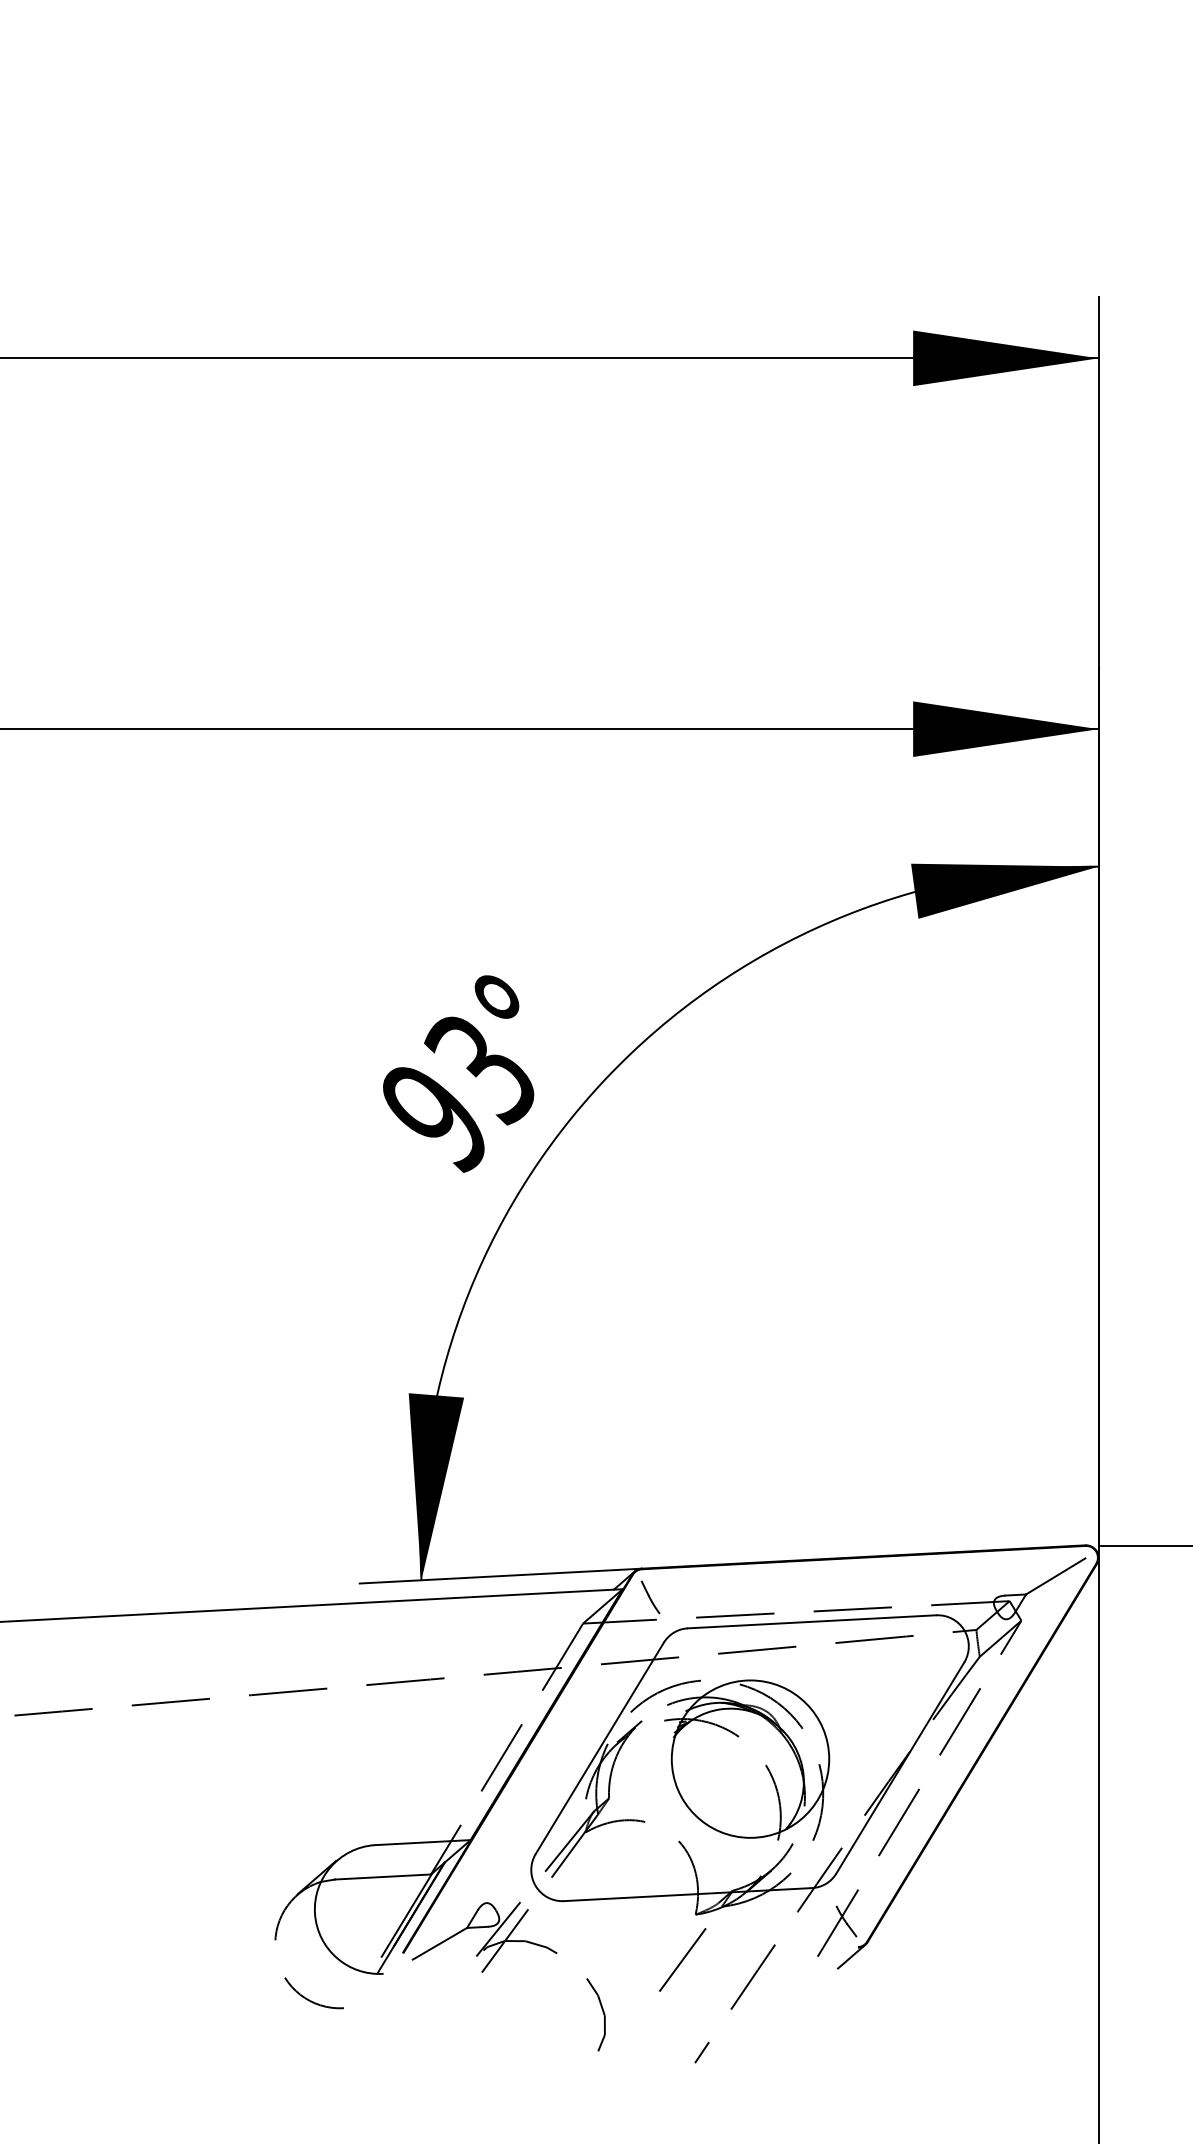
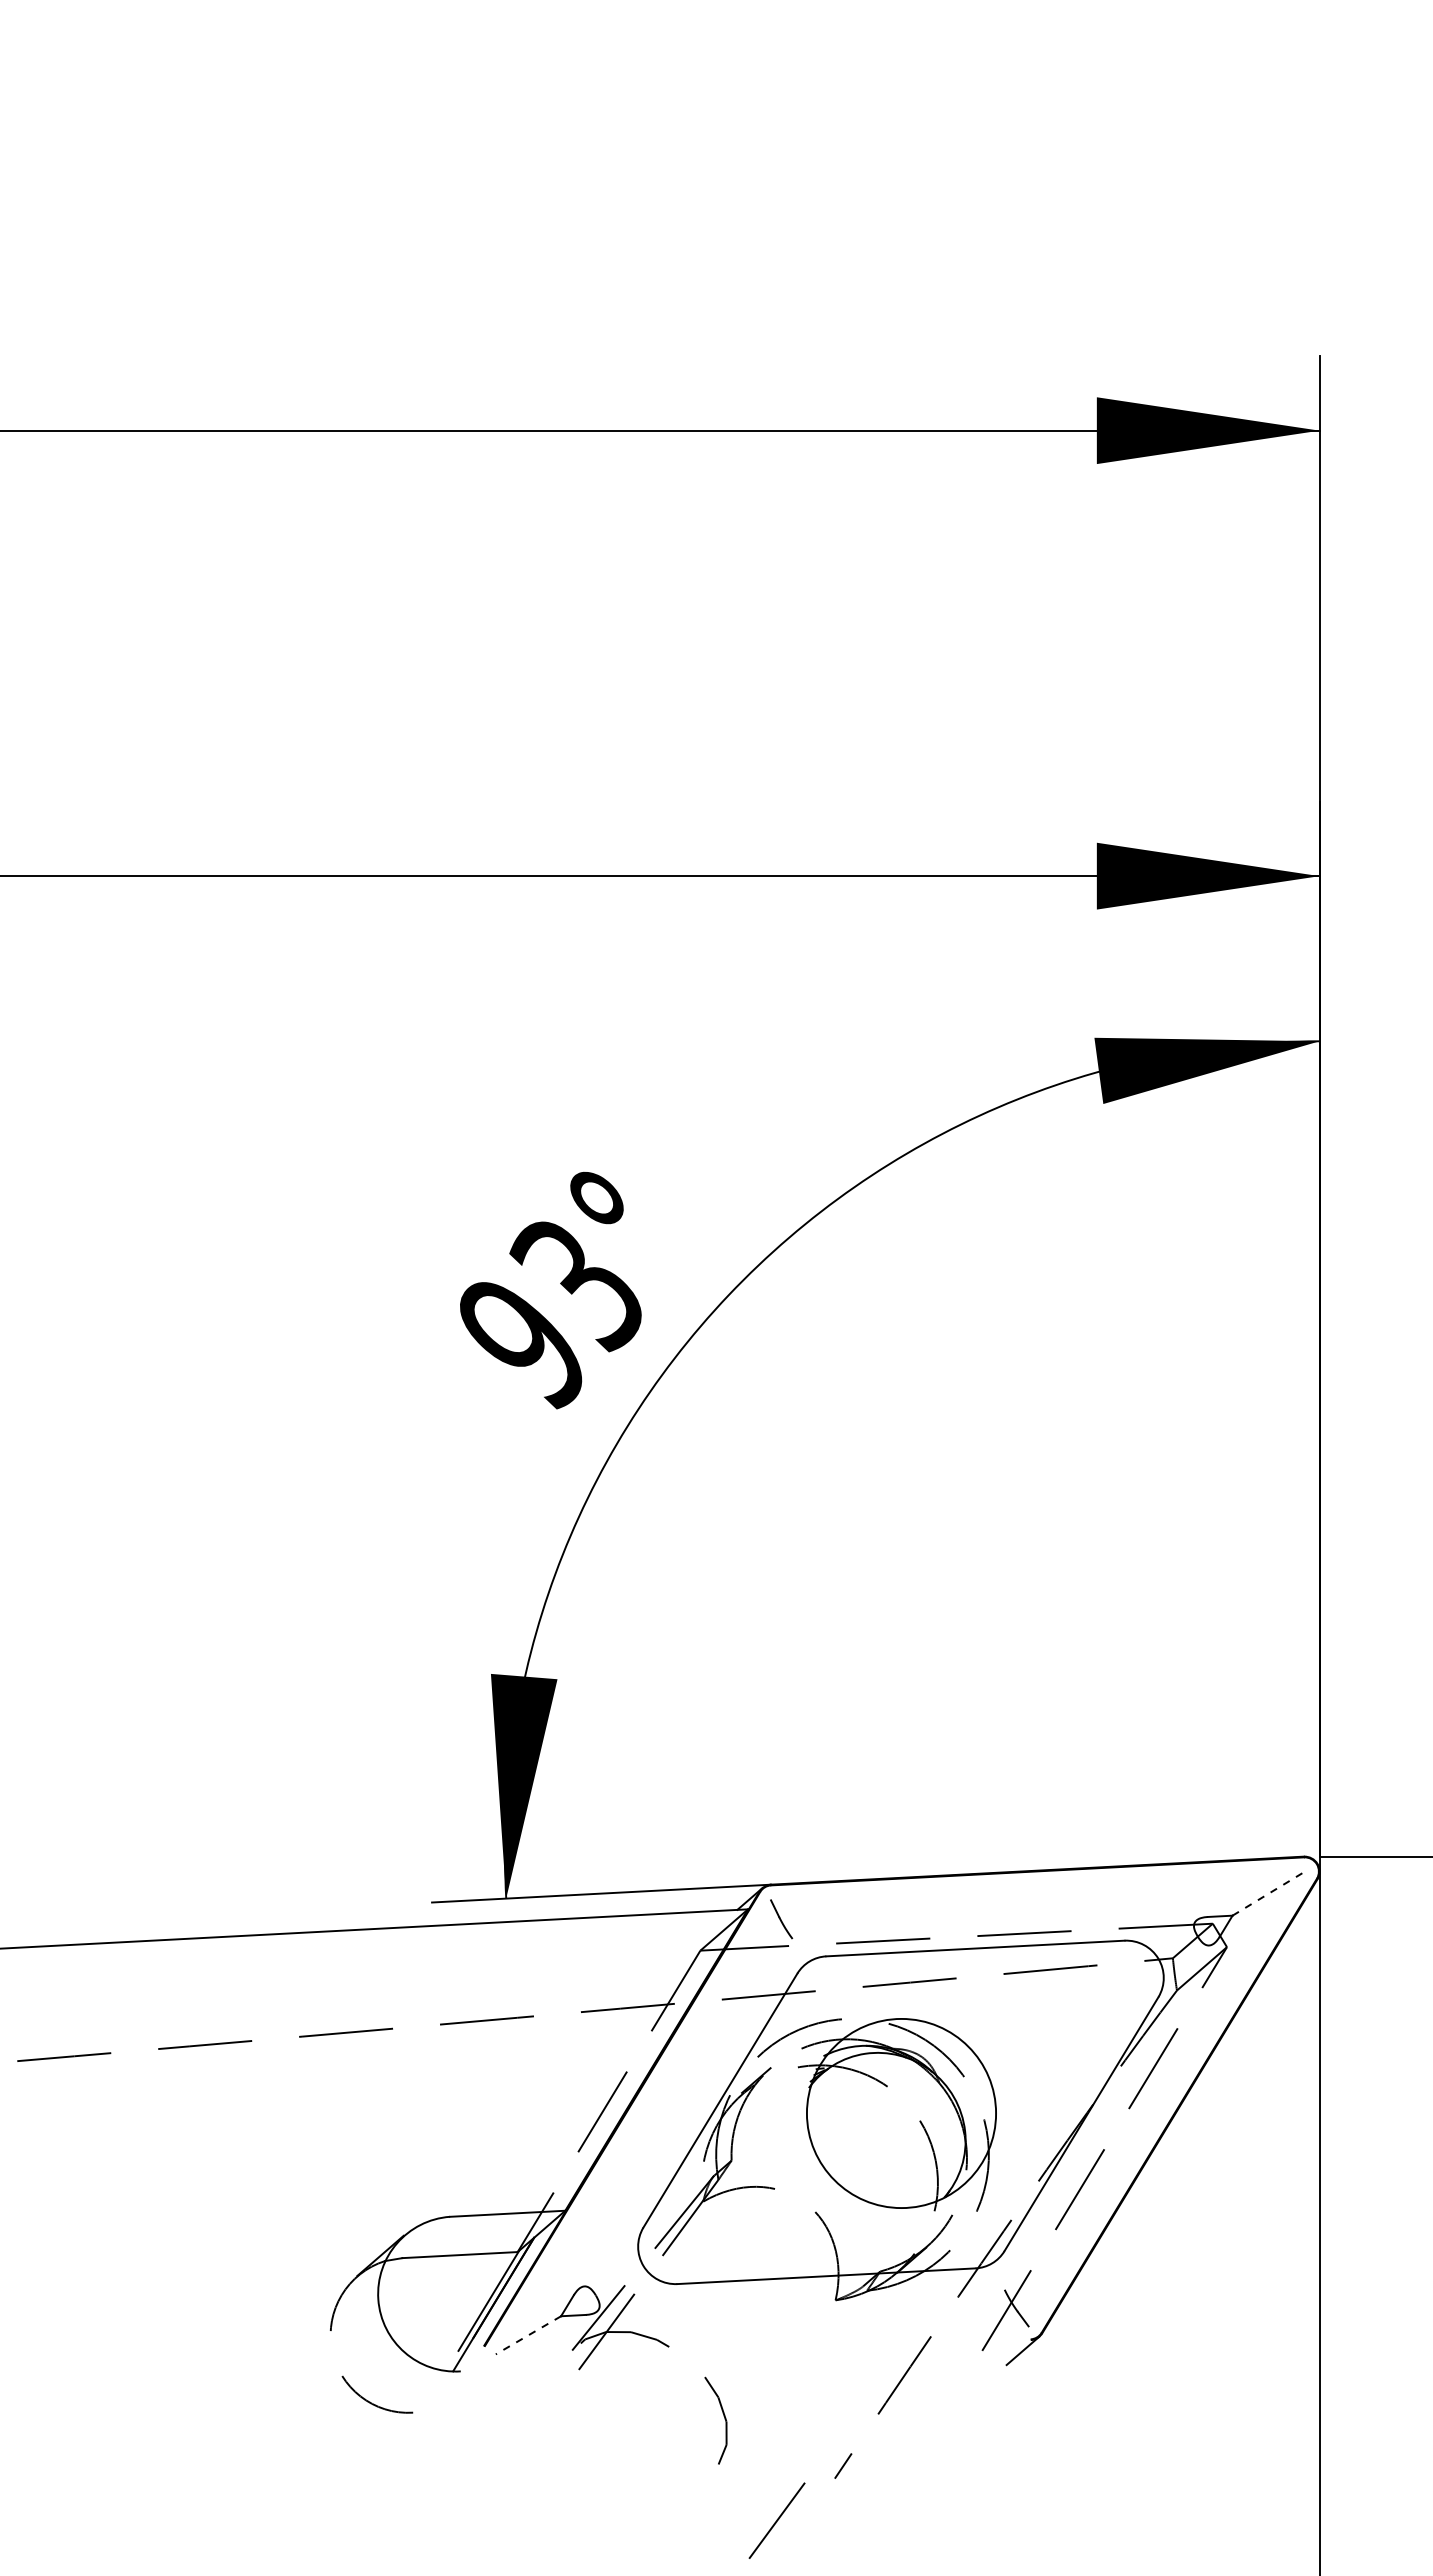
line: (1055, 1576) -> (1268, 1894), solid -> dashed
line: (440, 1943) -> (528, 2335), solid -> dashed
line: (682, 1959) -> (776, 2520), moved

